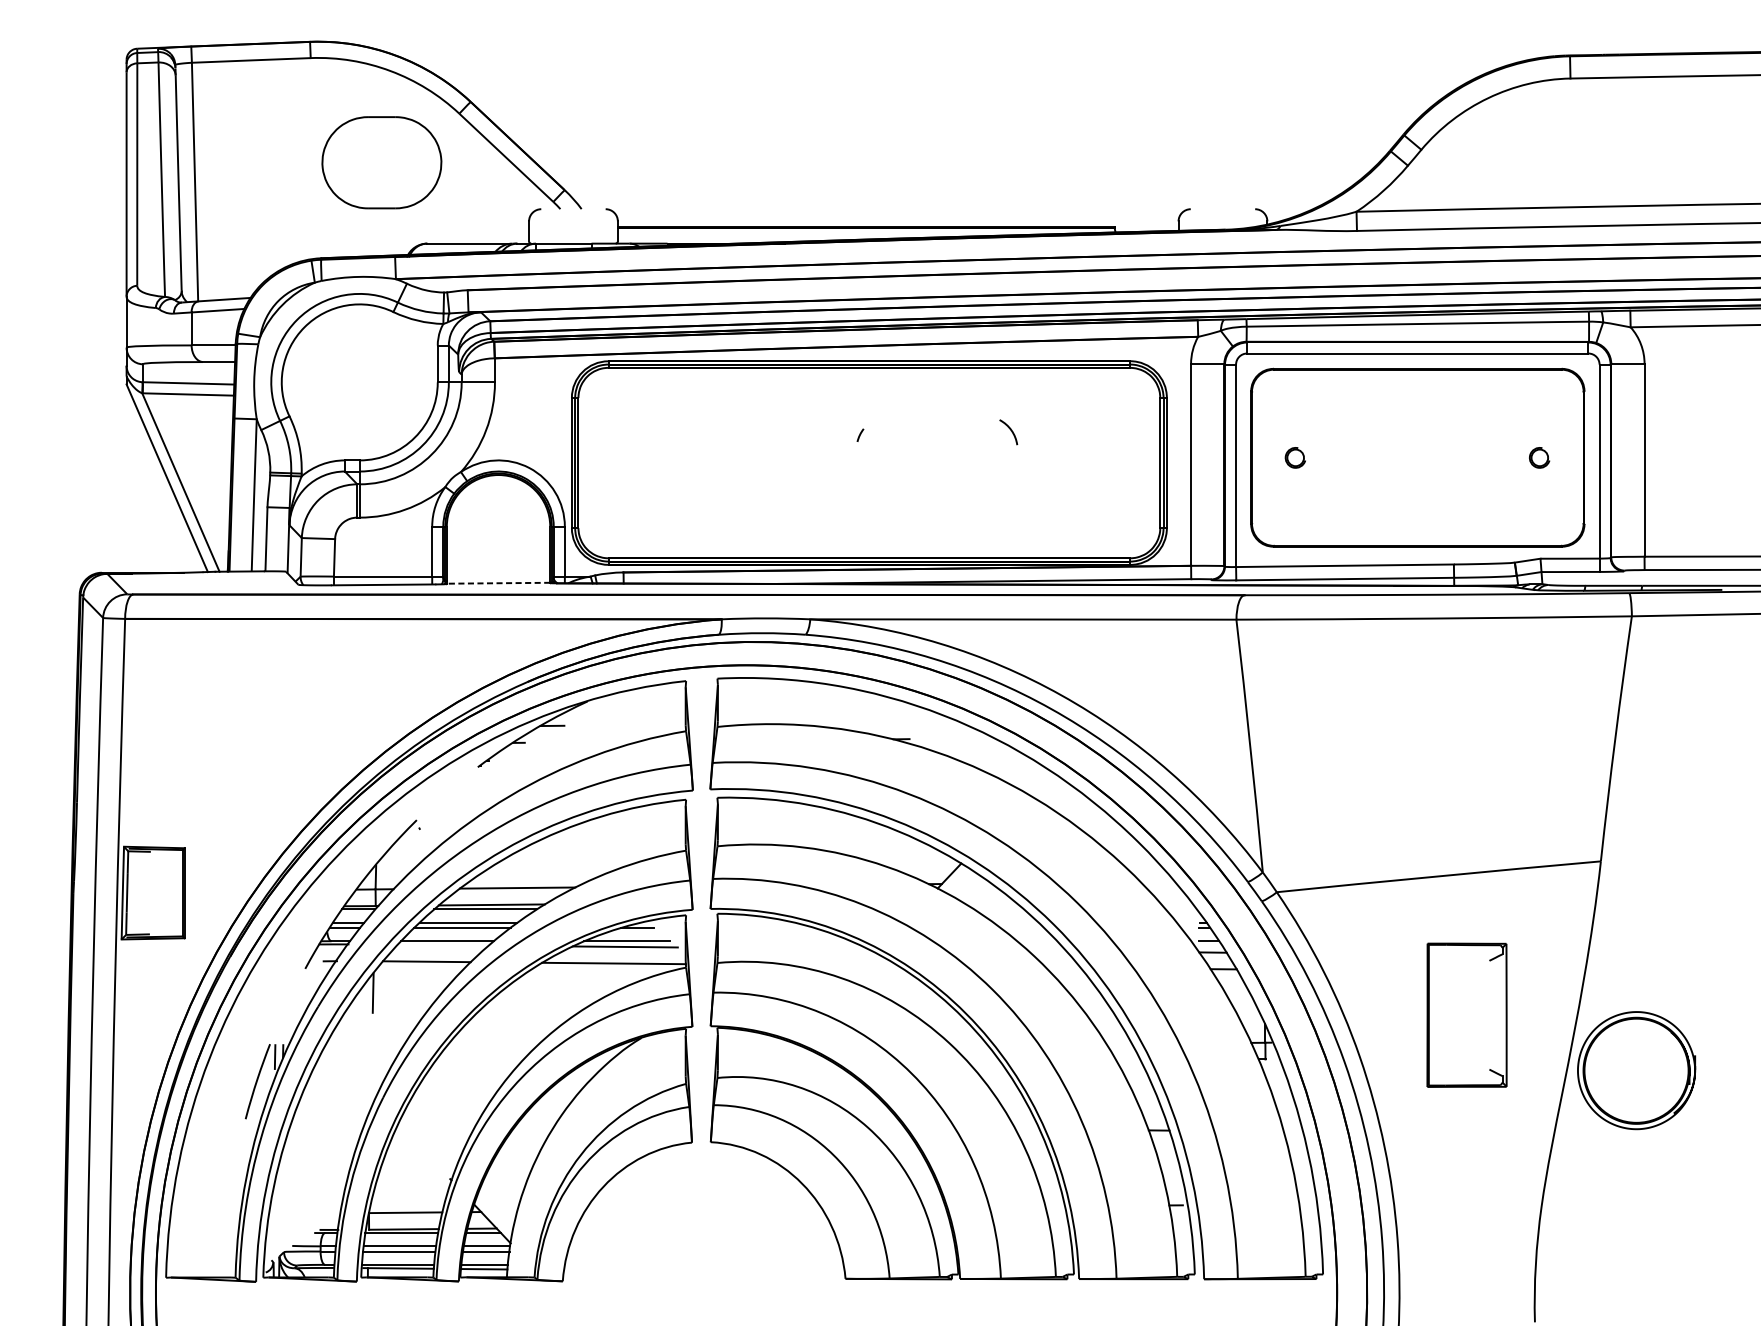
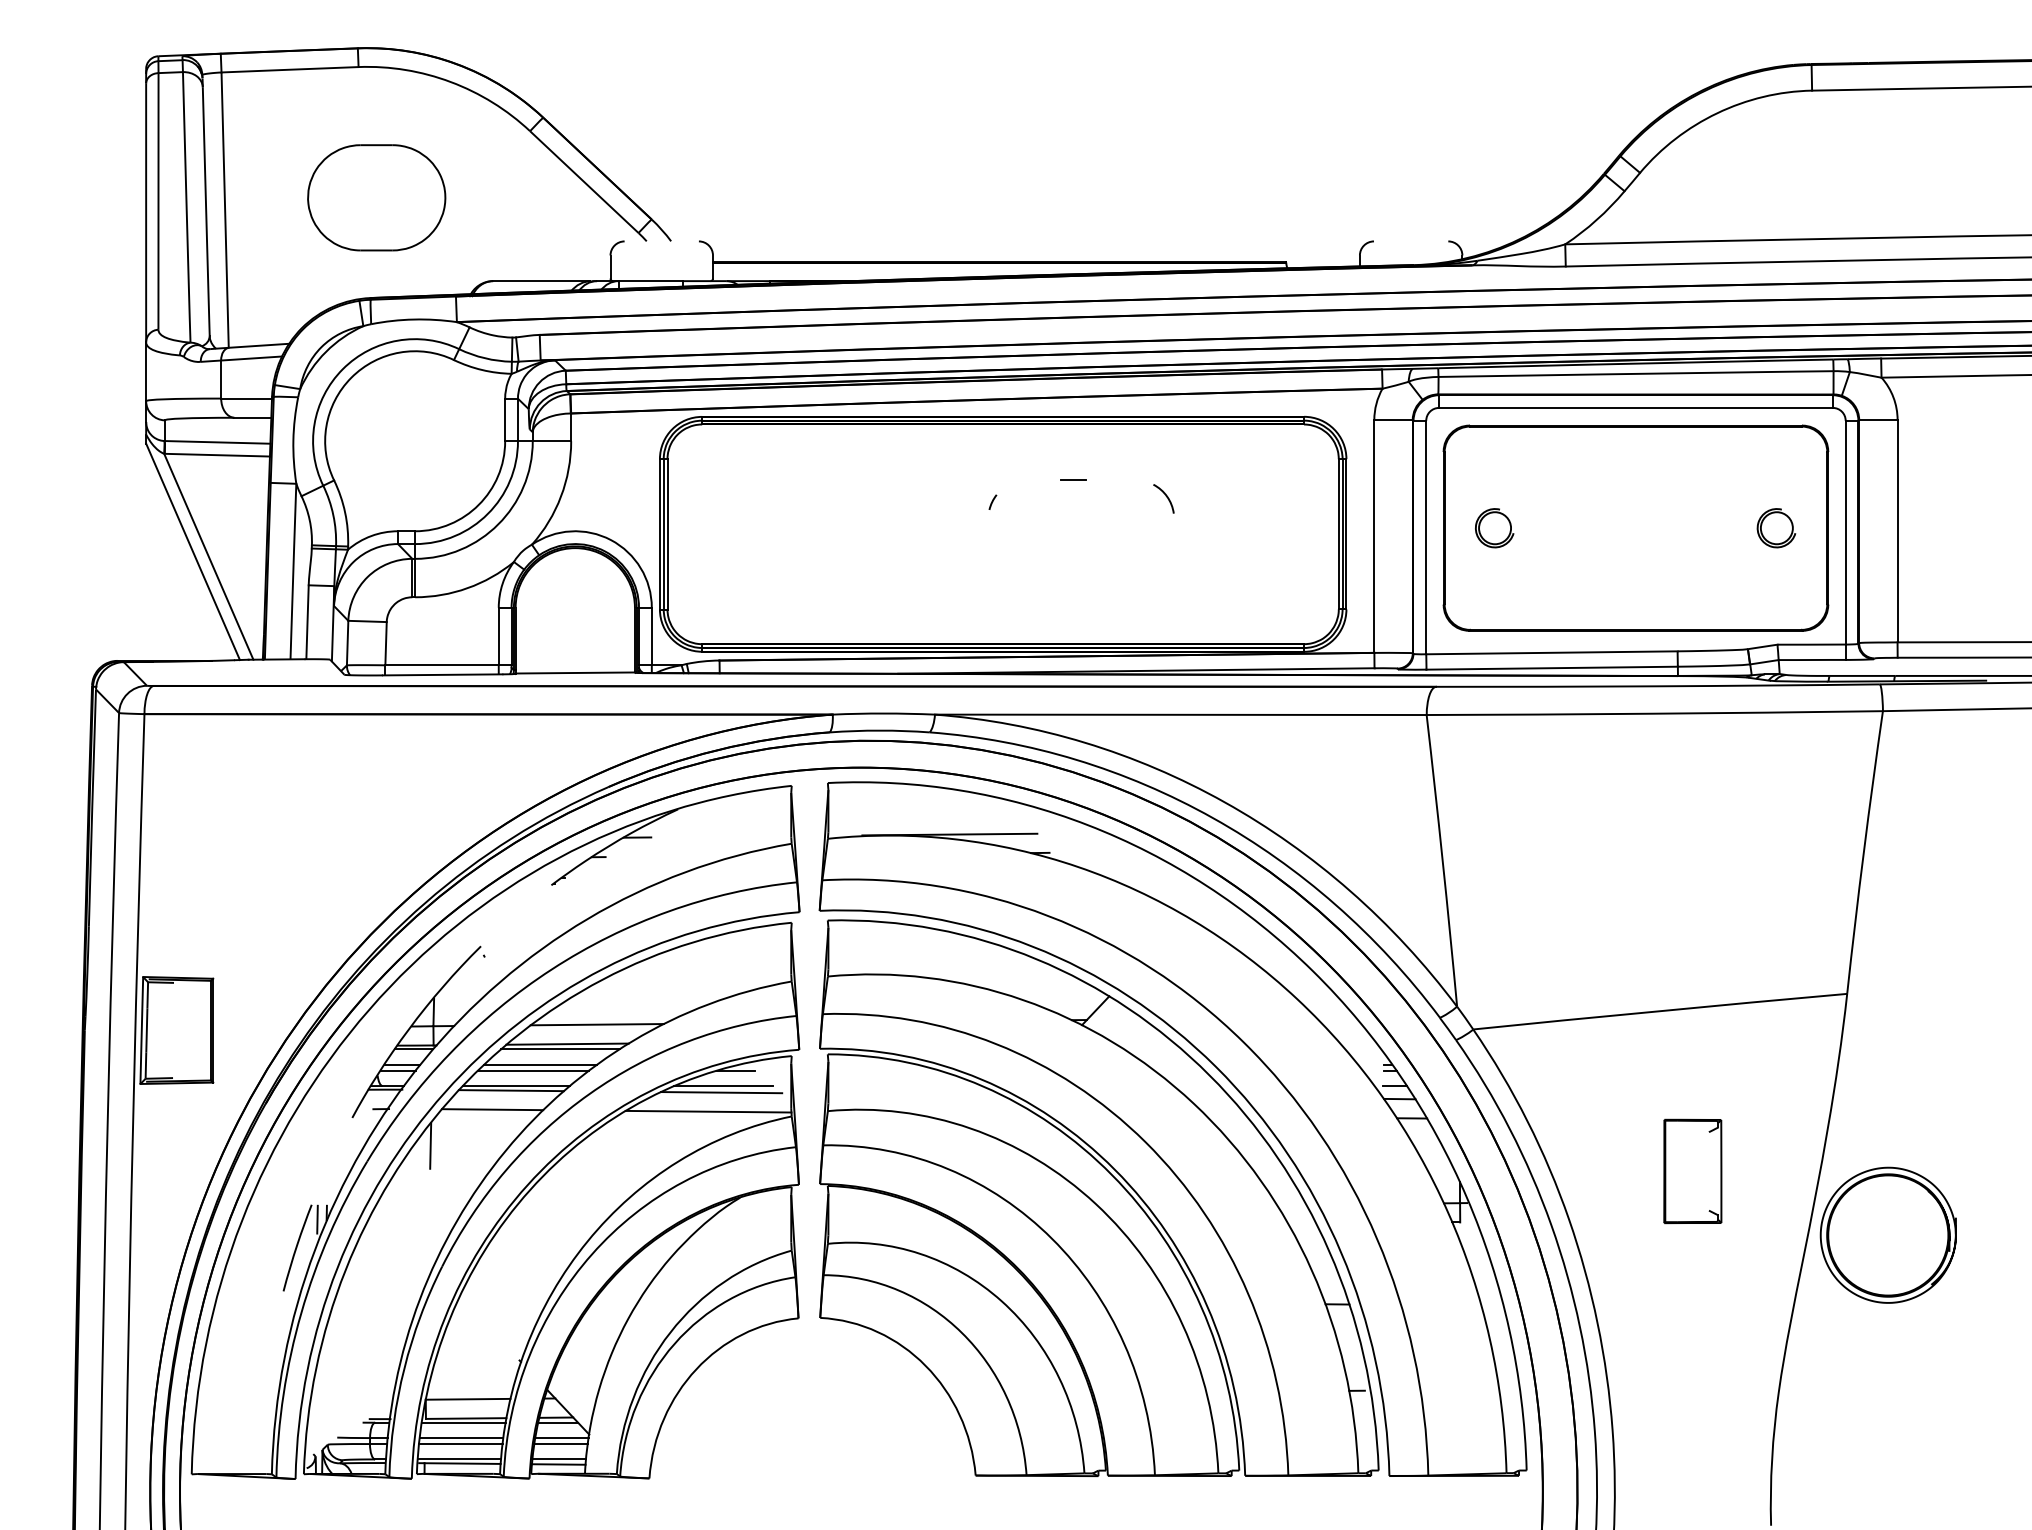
part: (381, 162) -> (376, 197), moved
line: (930, 416) -> (1073, 480), added
part: (1295, 458) -> (1494, 528), size x1.67
part: (1539, 458) -> (1776, 528), size x1.67
line: (498, 582) -> (575, 672), dashed -> solid
line: (822, 723) -> (949, 834), added
line: (442, 945) -> (510, 1090), added
part: (1466, 1015) -> (1692, 1171), size x0.62

